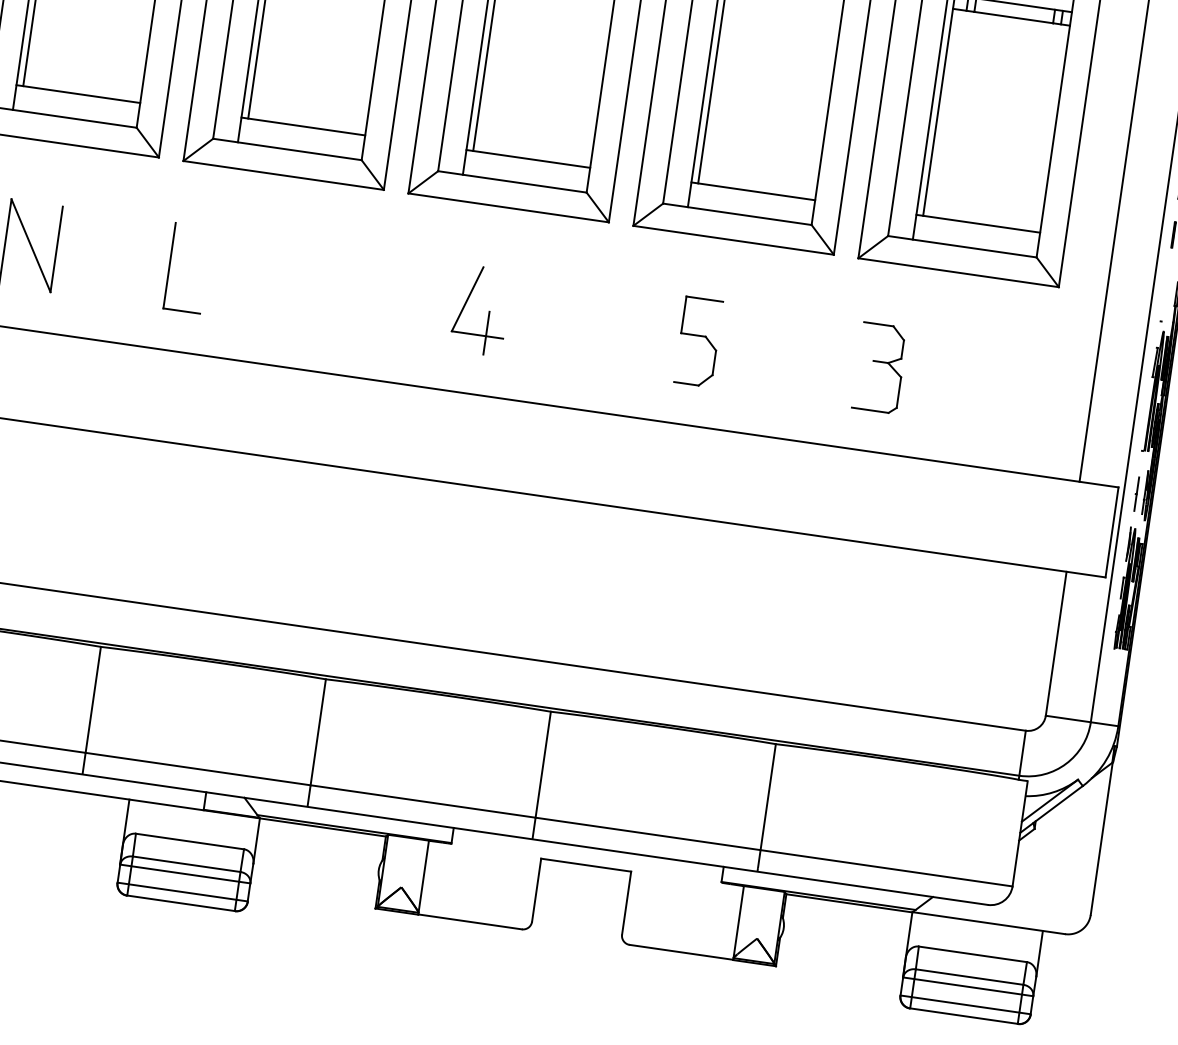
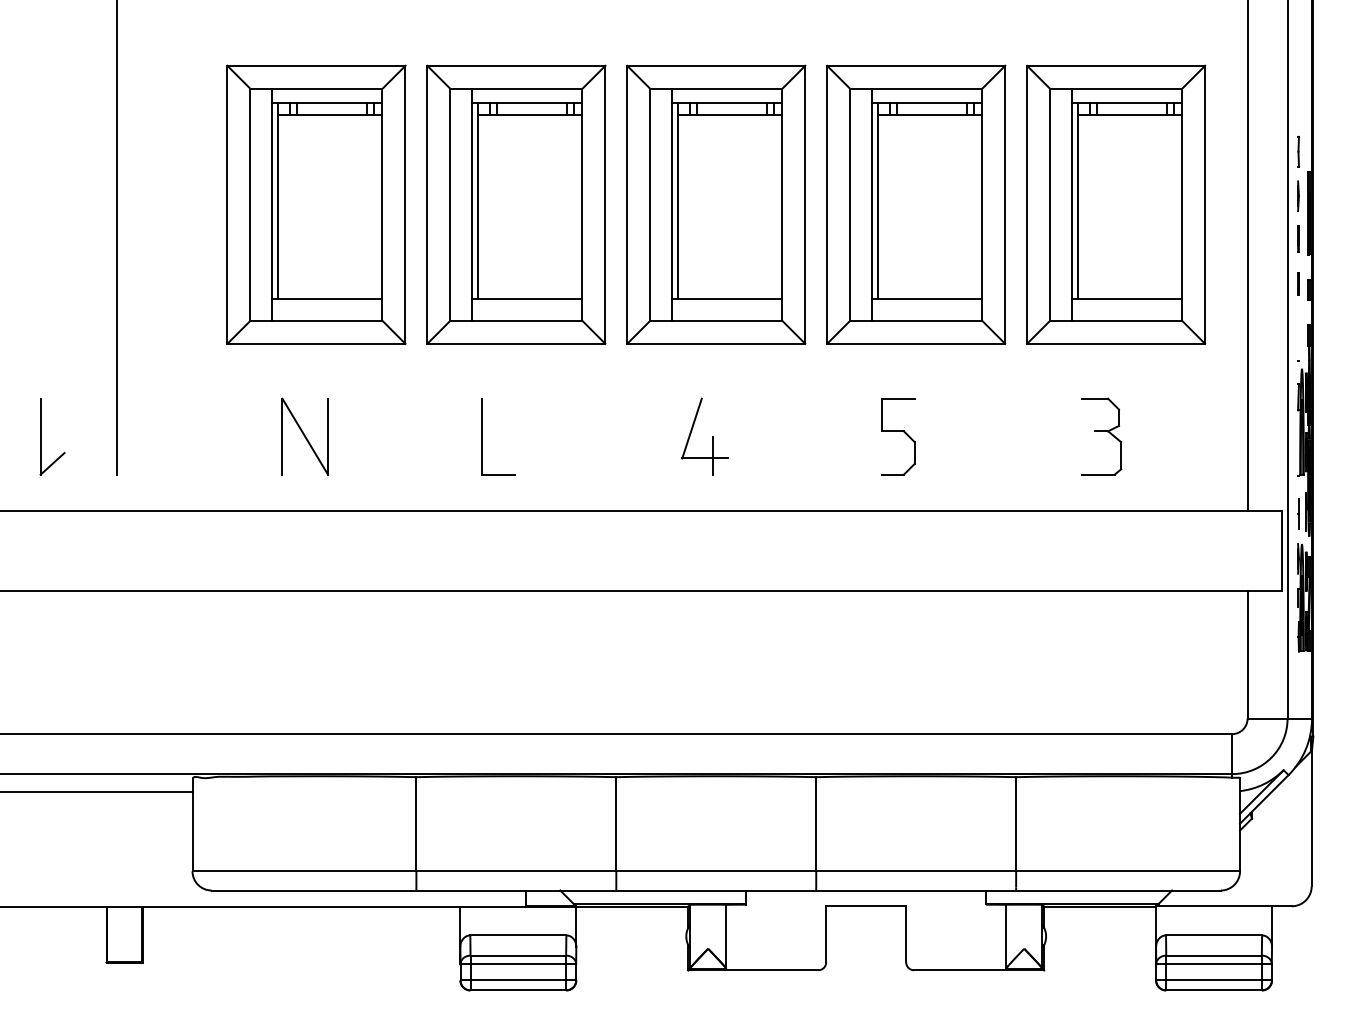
part: (169, 265) -> (482, 436), moved
part: (879, 367) -> (1101, 436), moved

